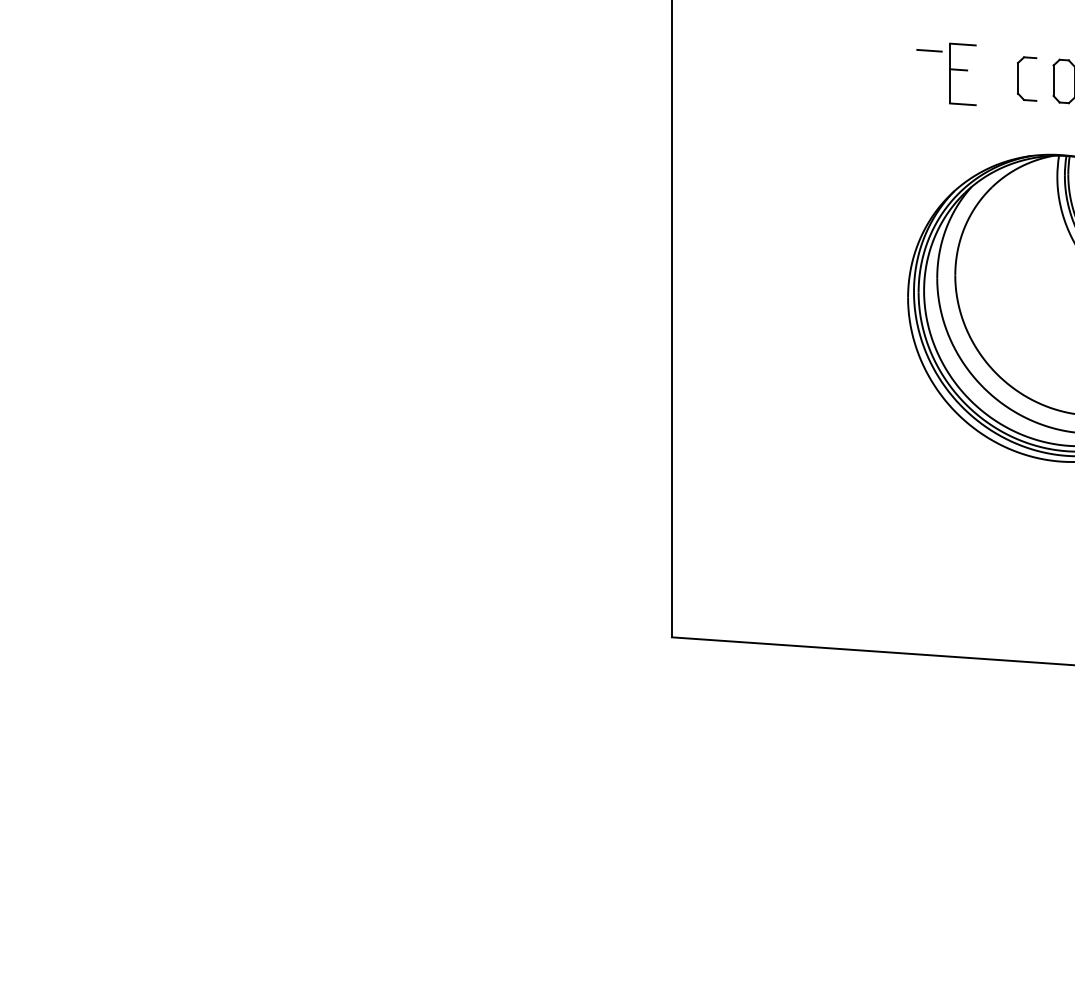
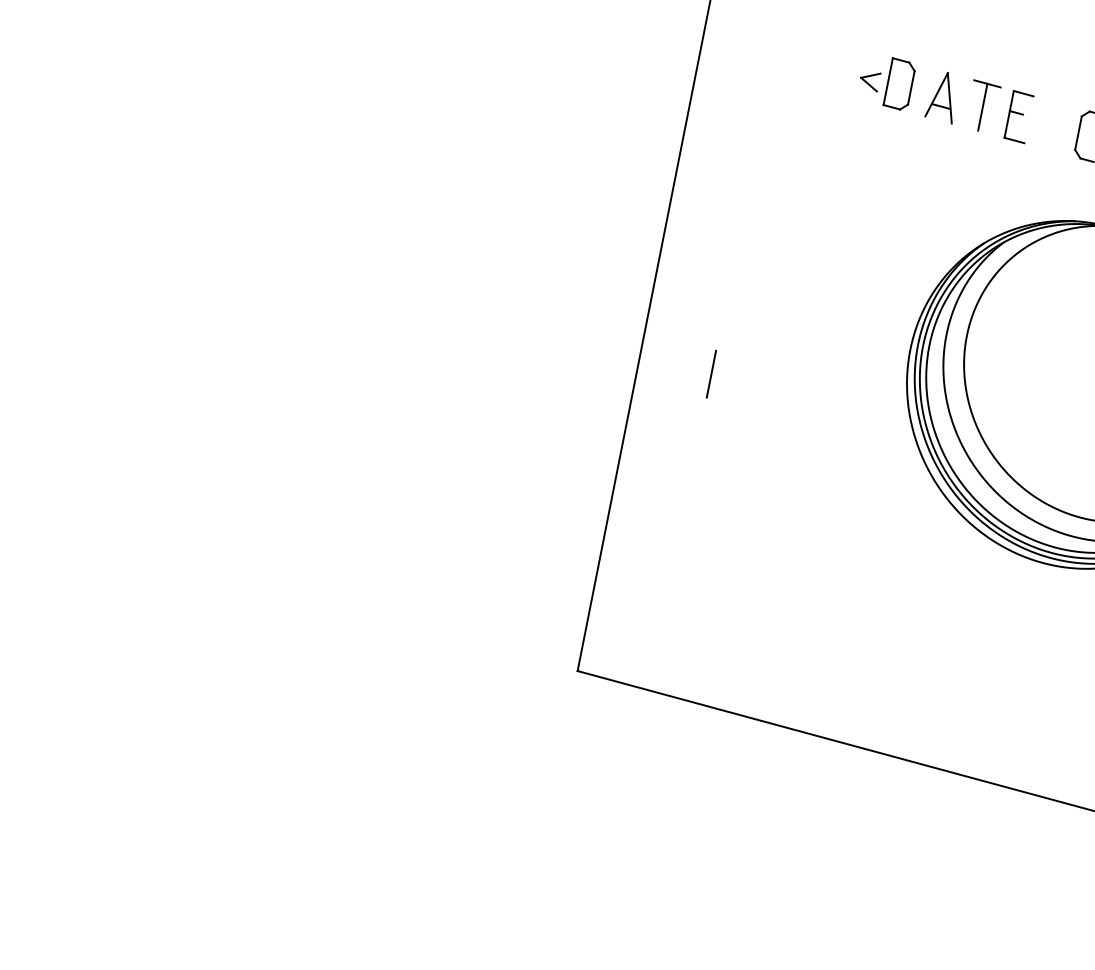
part: (840, 66) -> (886, 81), added
part: (892, 69) -> (942, 96), added
line: (929, 71) -> (982, 106), added
part: (963, 74) -> (1019, 117), size x0.71
line: (737, 353) -> (711, 374), added

